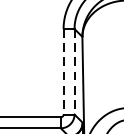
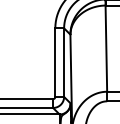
line: (63, 72) -> (55, 63), dashed -> solid
line: (75, 72) -> (64, 63), dashed -> solid

